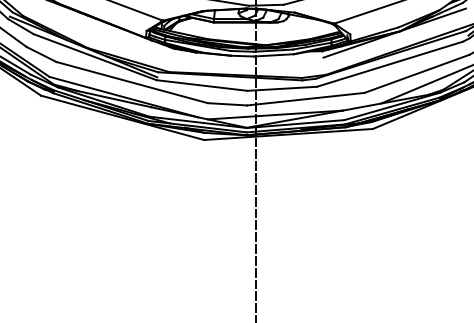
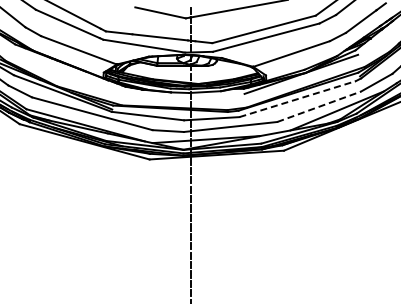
line: (389, 64) -> (297, 99), solid -> dashed
line: (417, 73) -> (319, 106), solid -> dashed

